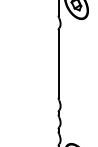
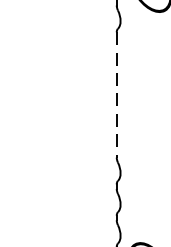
line: (58, 63) -> (116, 94), solid -> dashed

